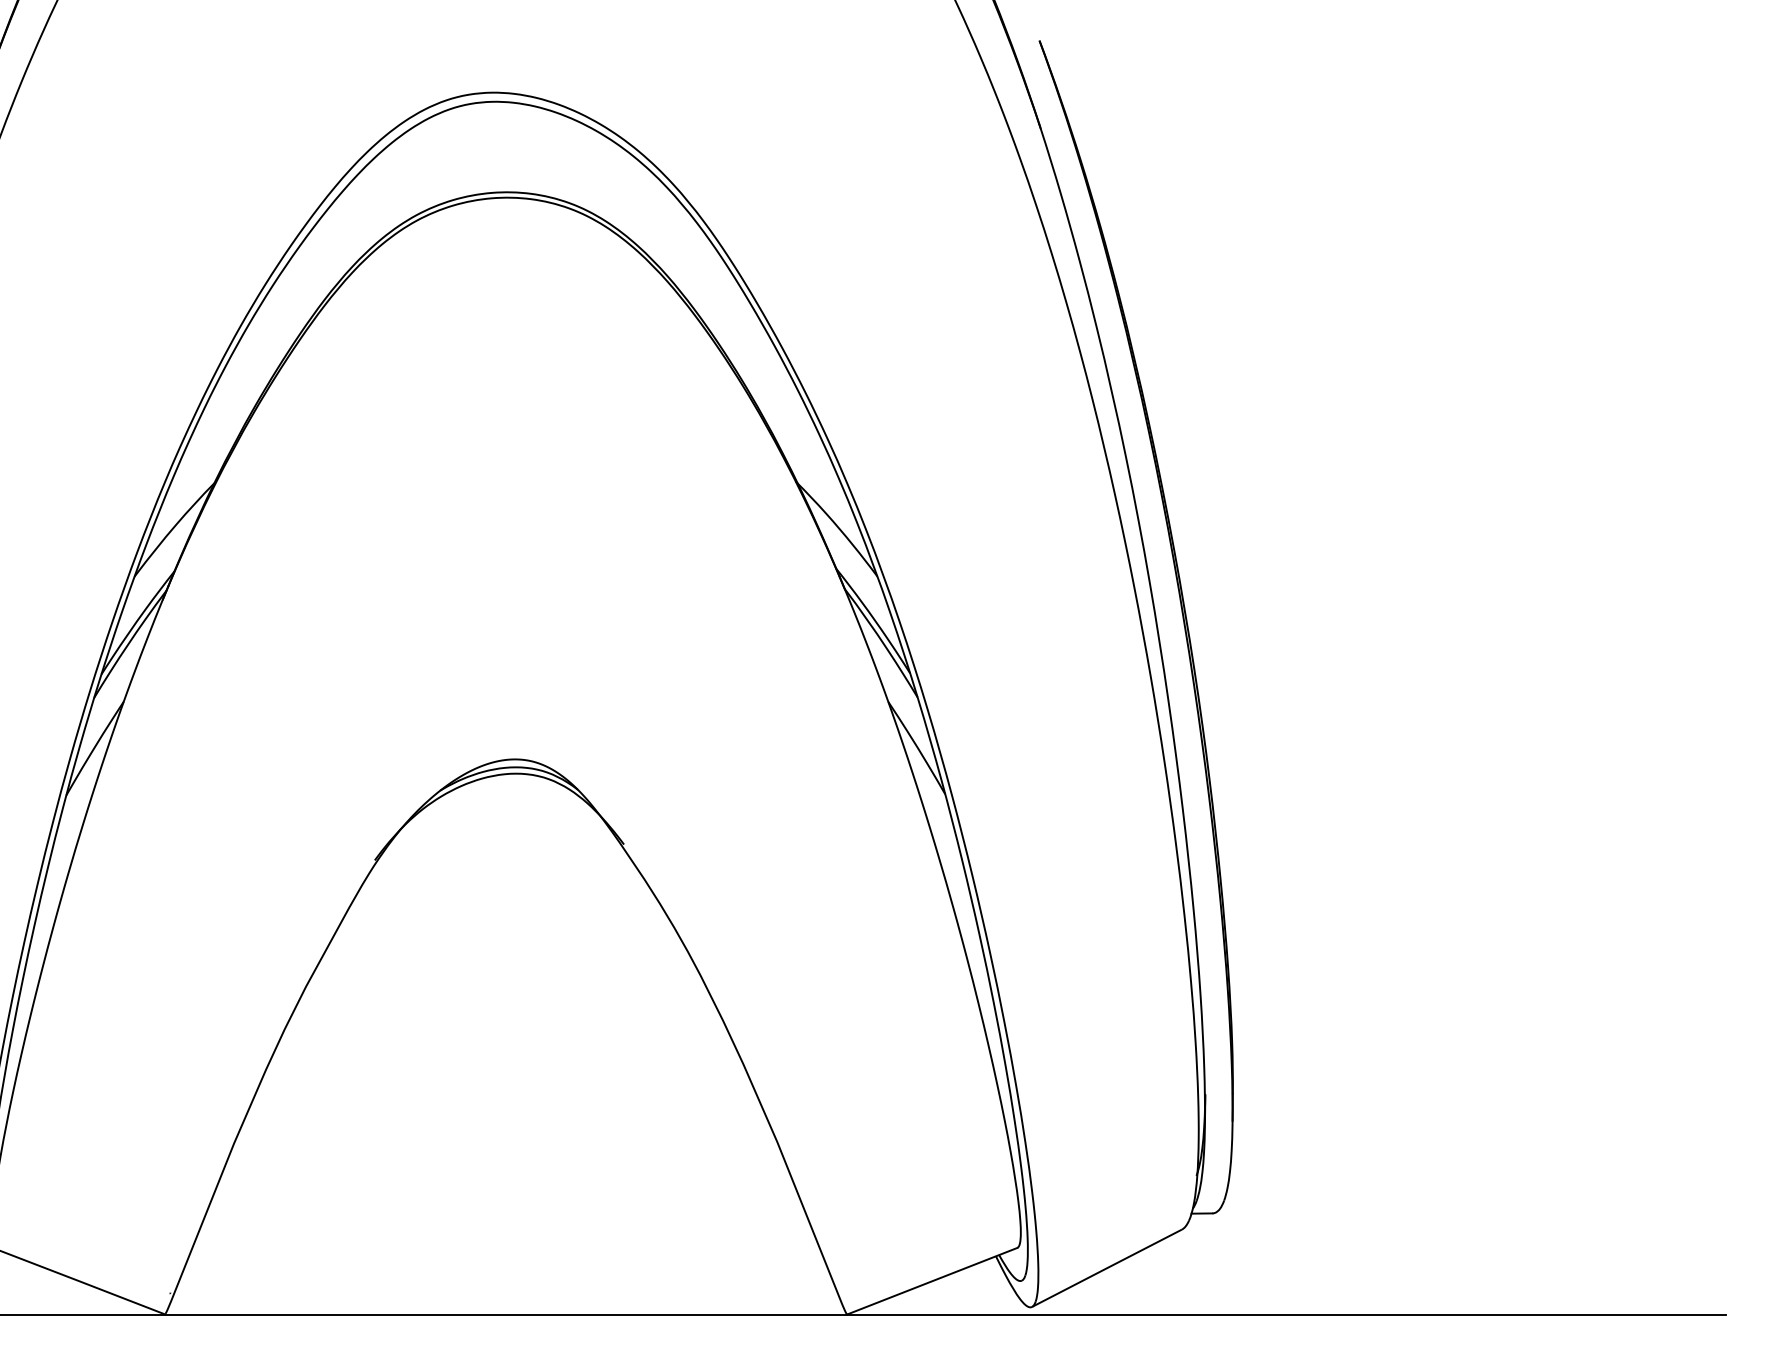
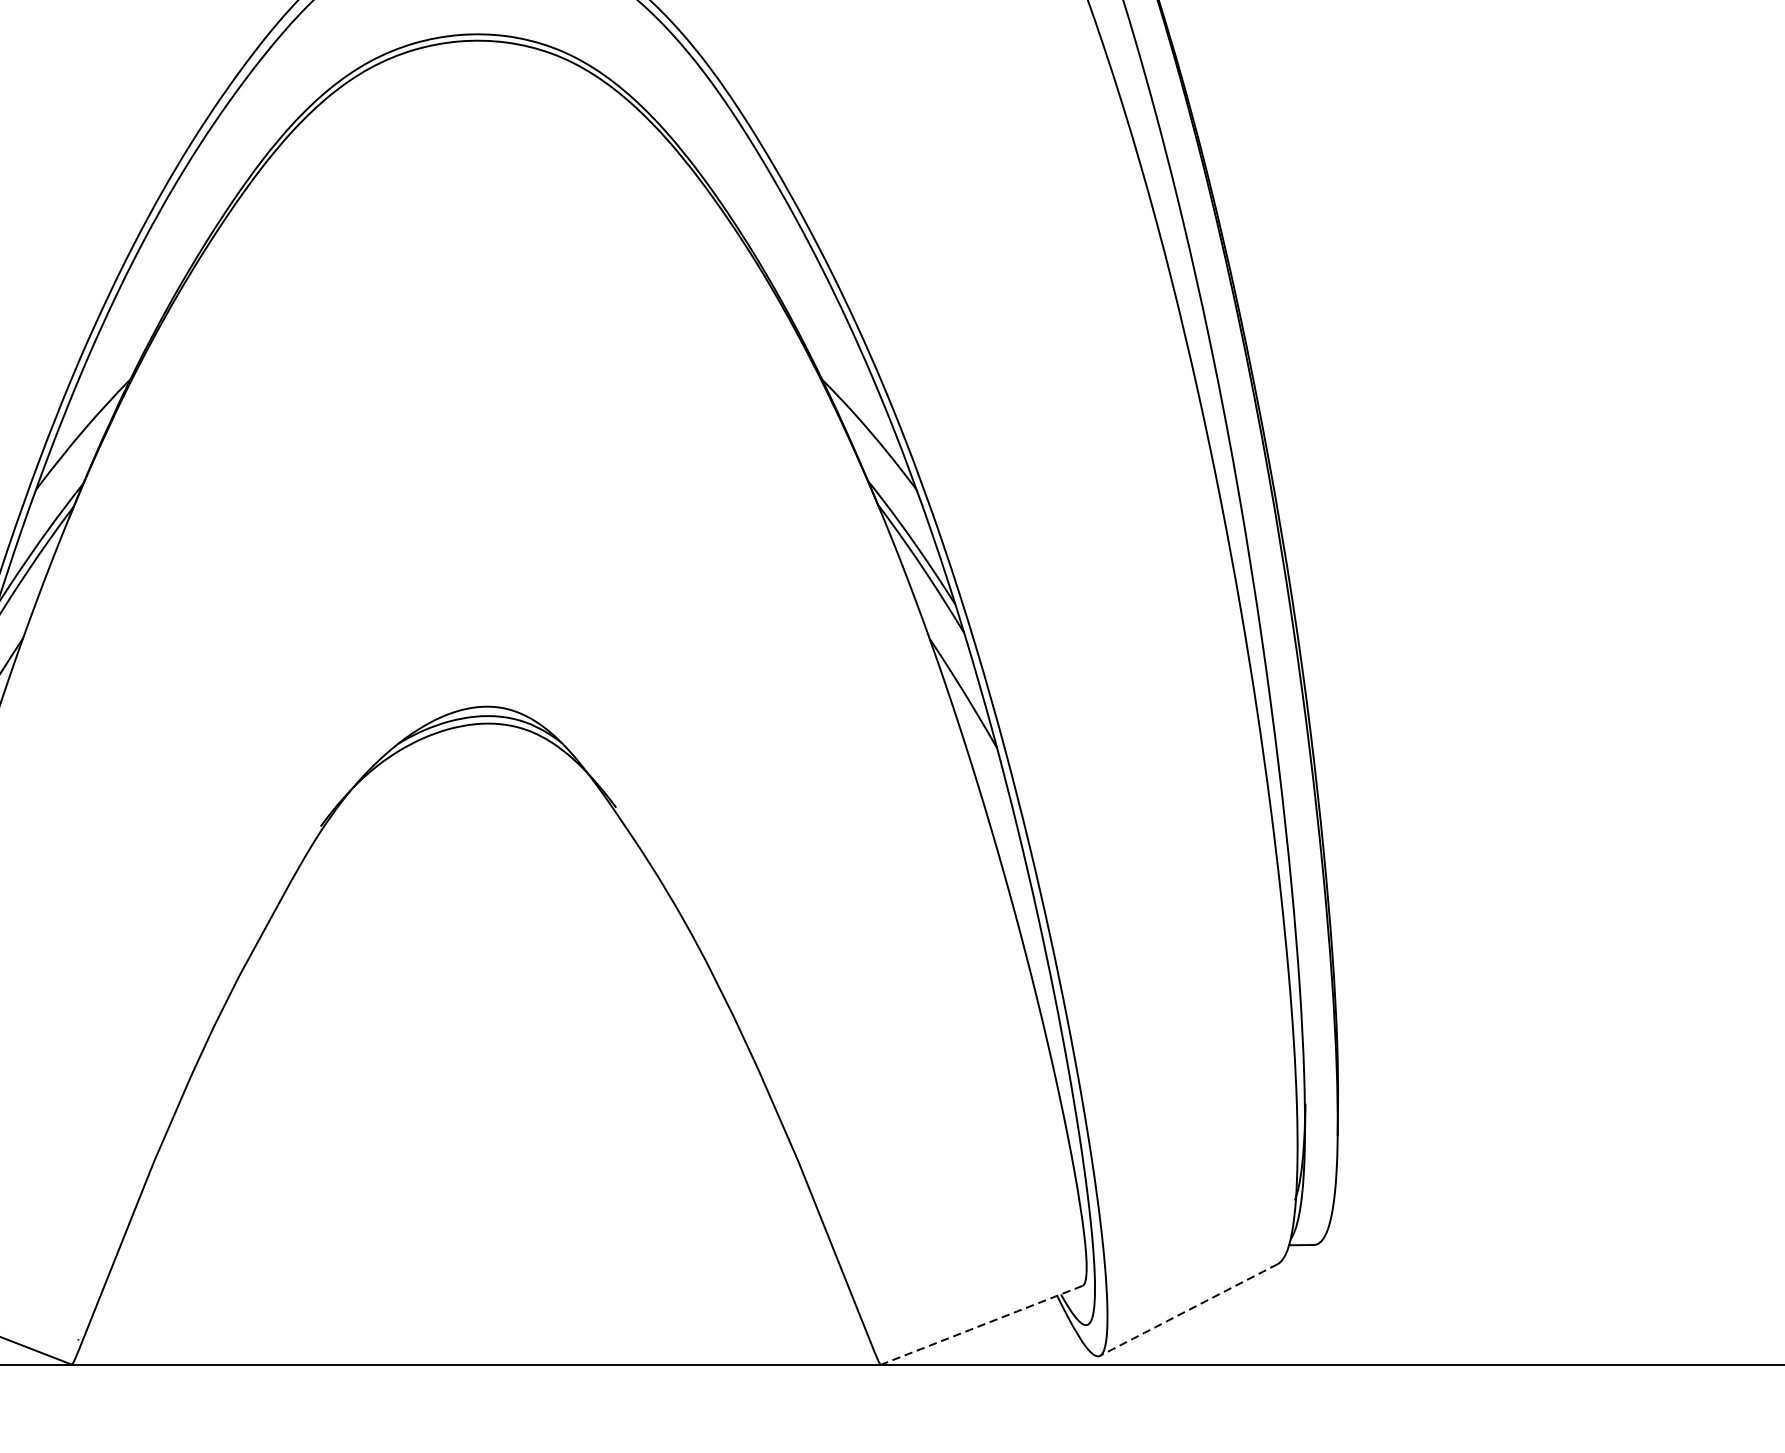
arc: (1107, 1268) -> (1189, 1310), solid -> dashed
line: (931, 1281) -> (980, 1325), solid -> dashed

